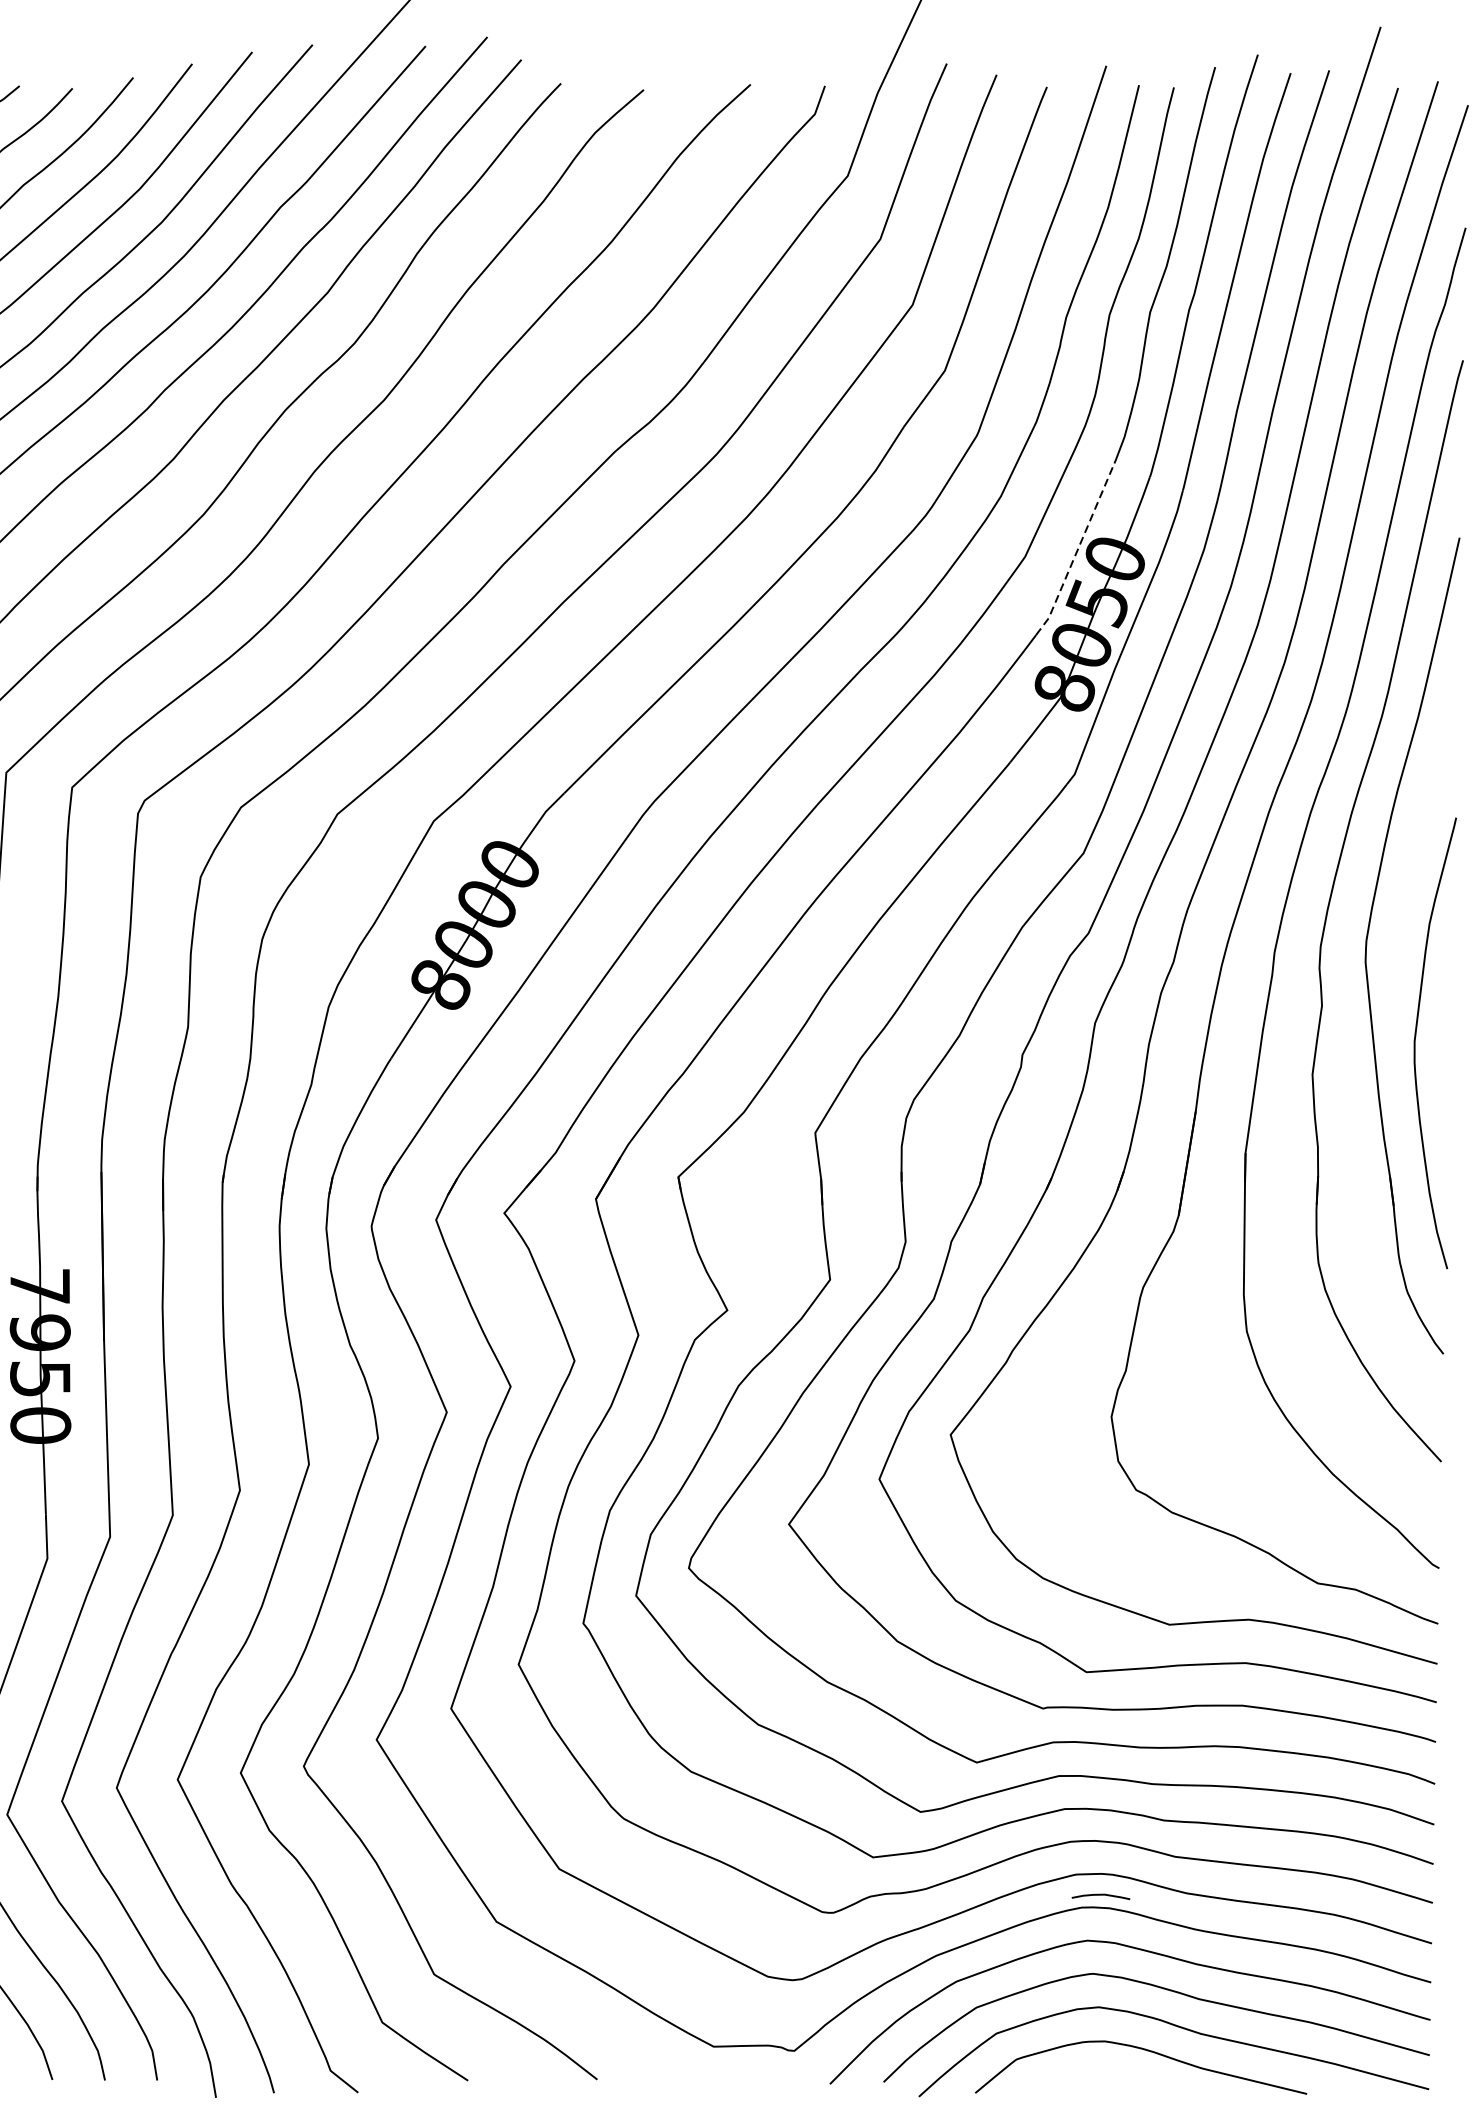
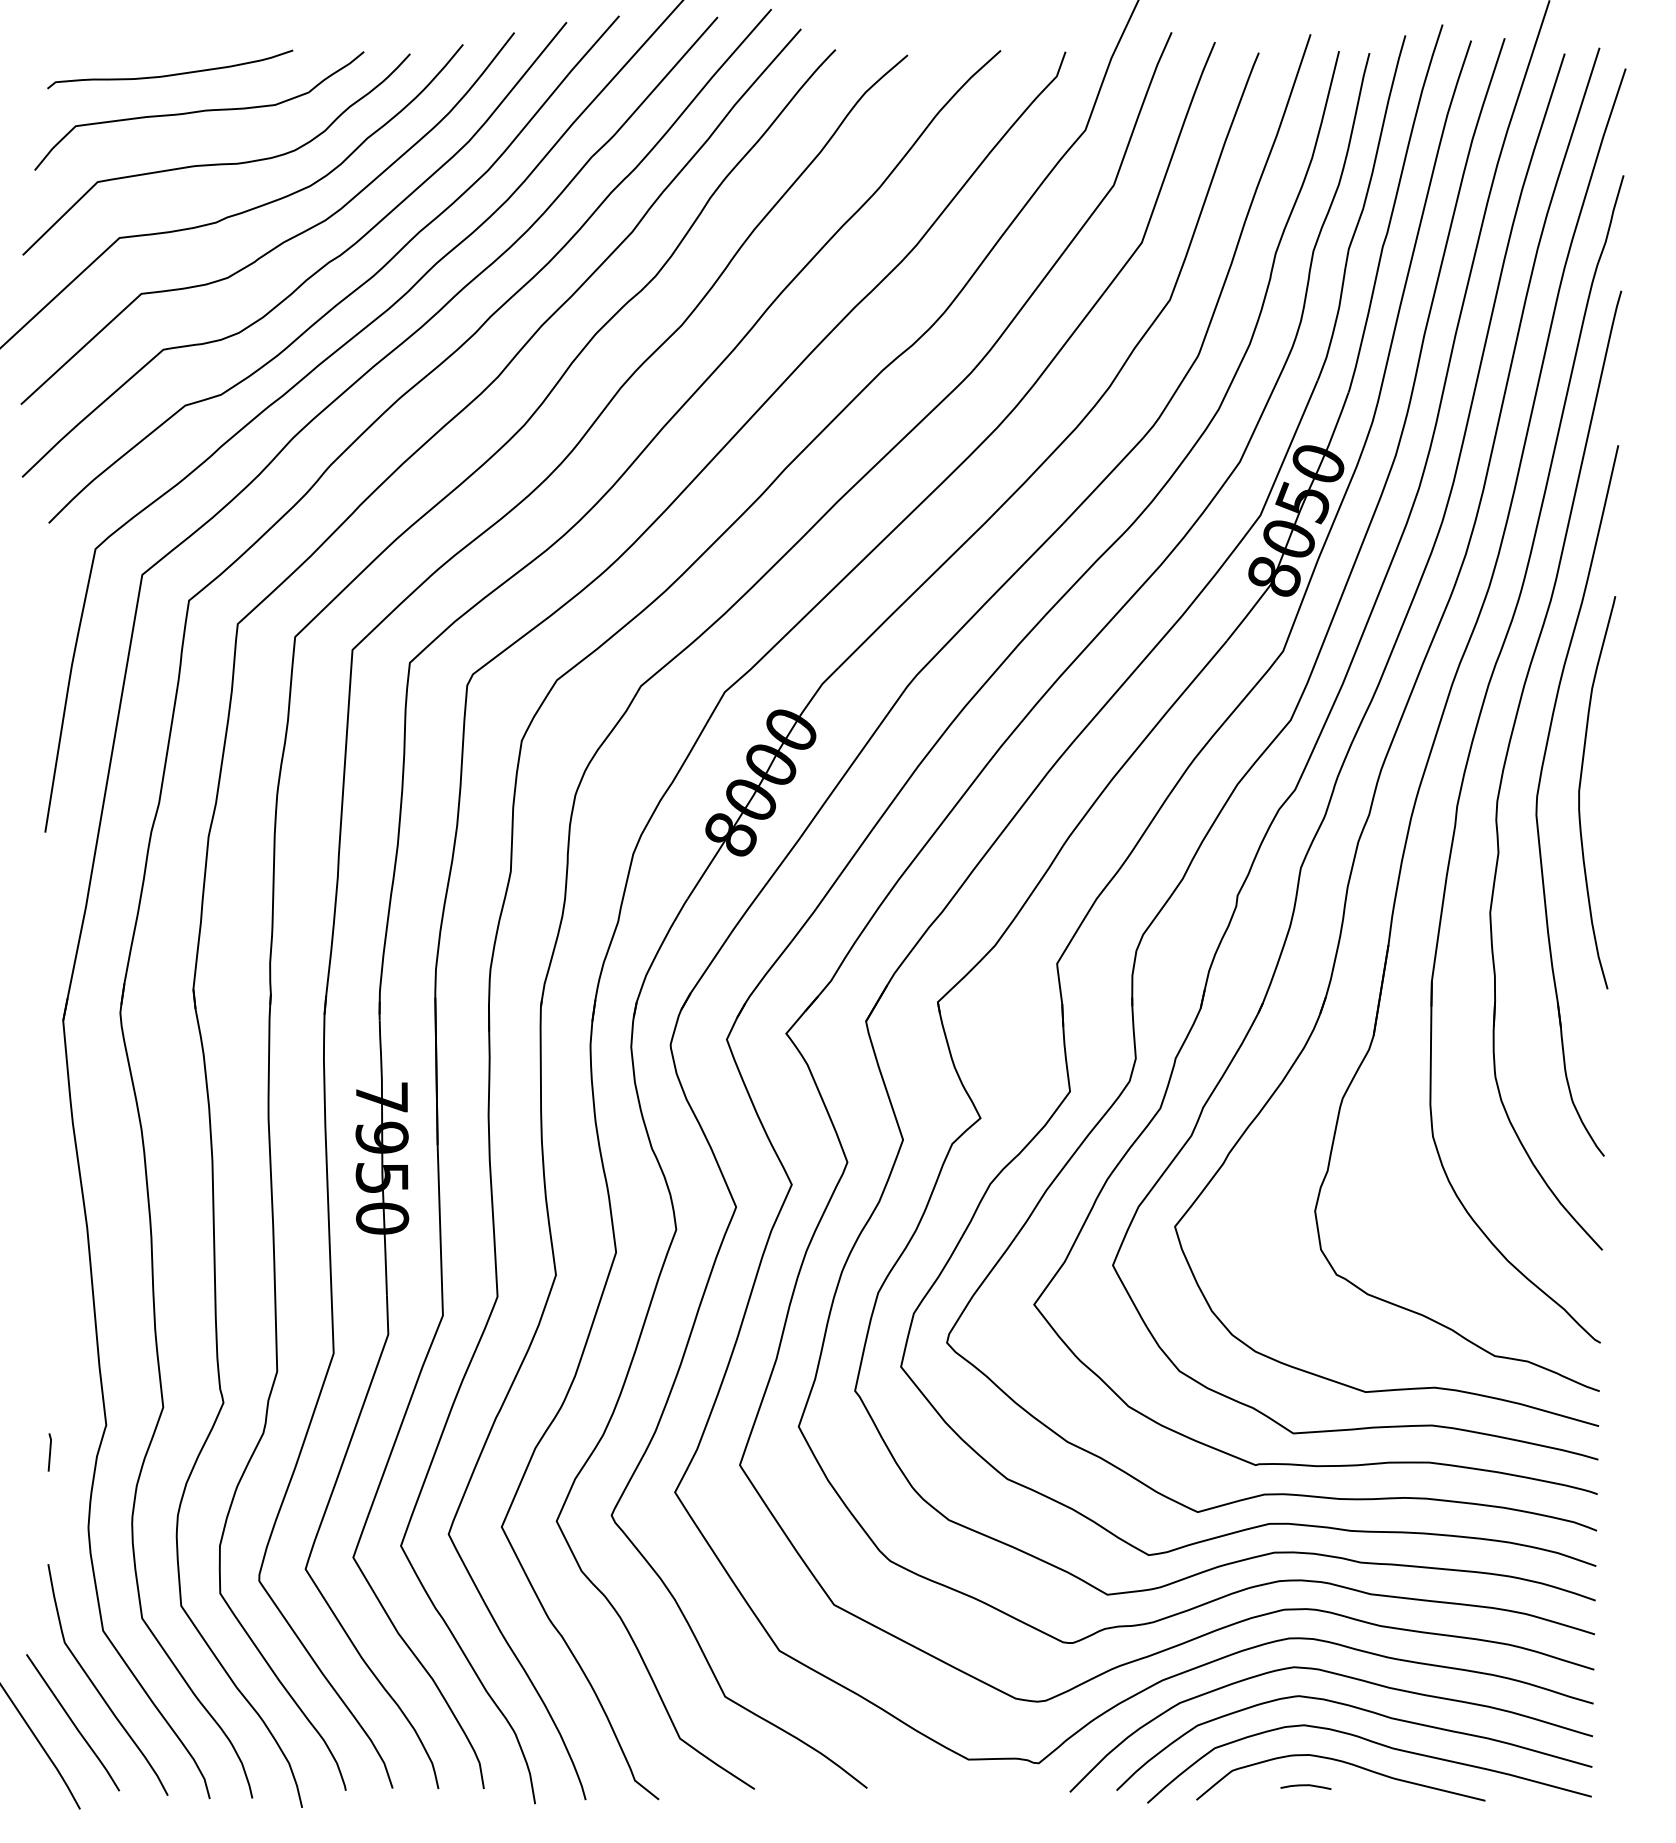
line: (1077, 550) -> (1285, 456), dashed -> solid
curve: (1416, 1041) -> (1580, 791), moved
curve: (1100, 1896) -> (1305, 1786), moved

